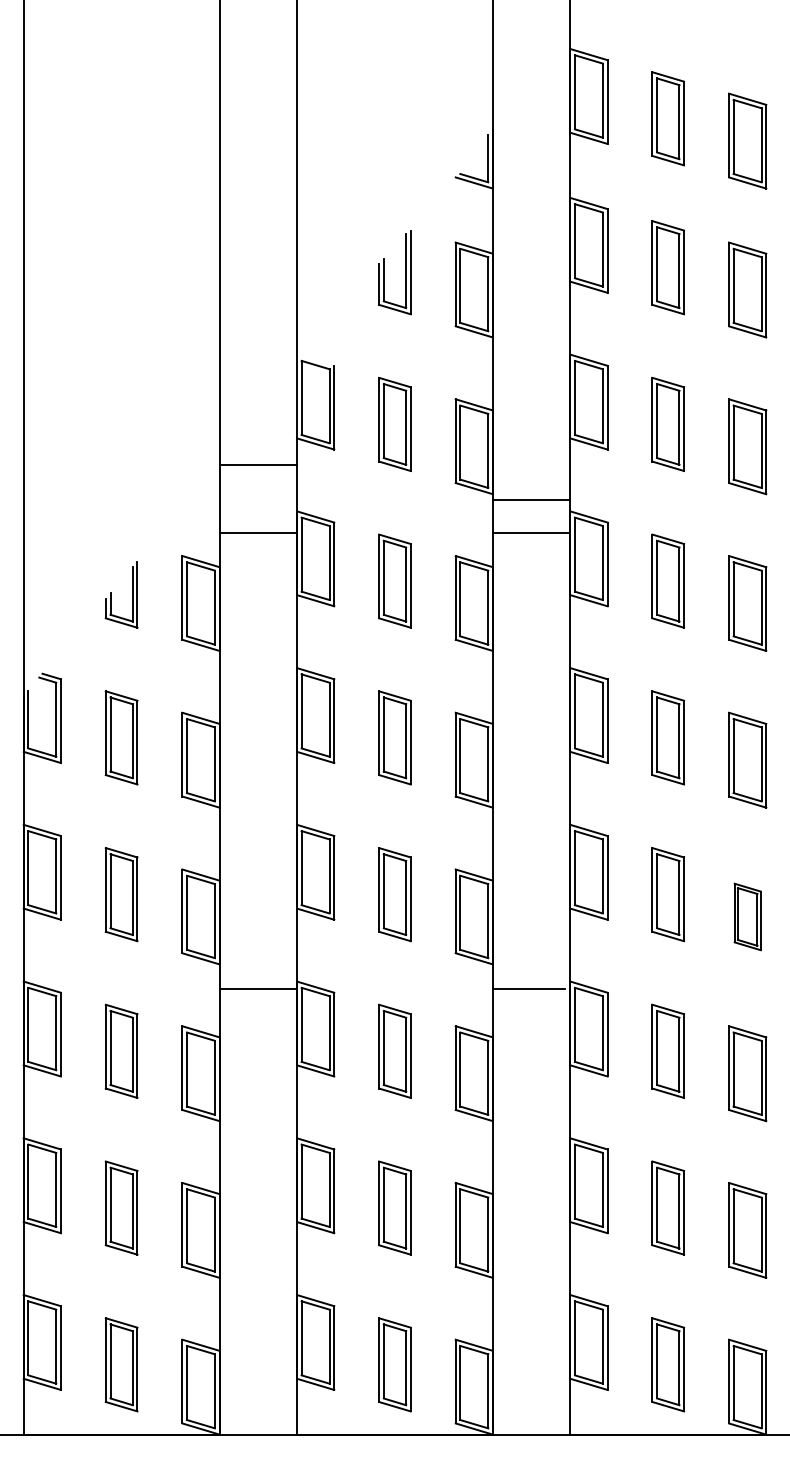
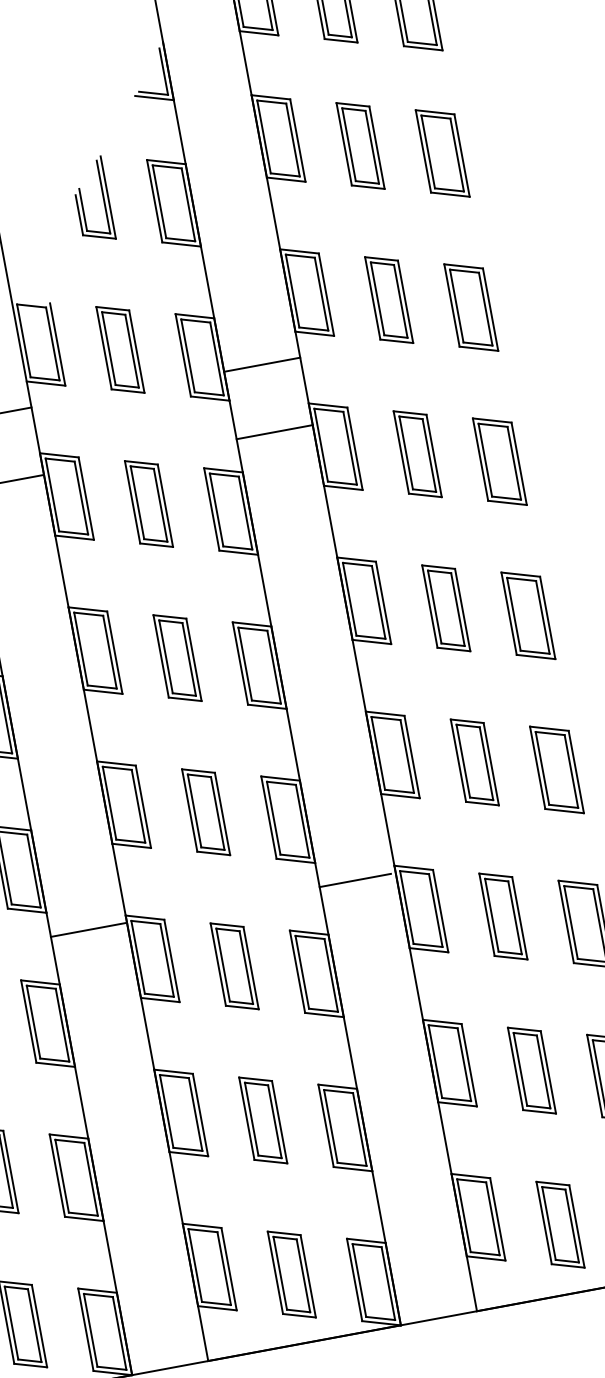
line: (531, 499) -> (262, 364), moved
part: (747, 916) -> (556, 769), size x1.43

